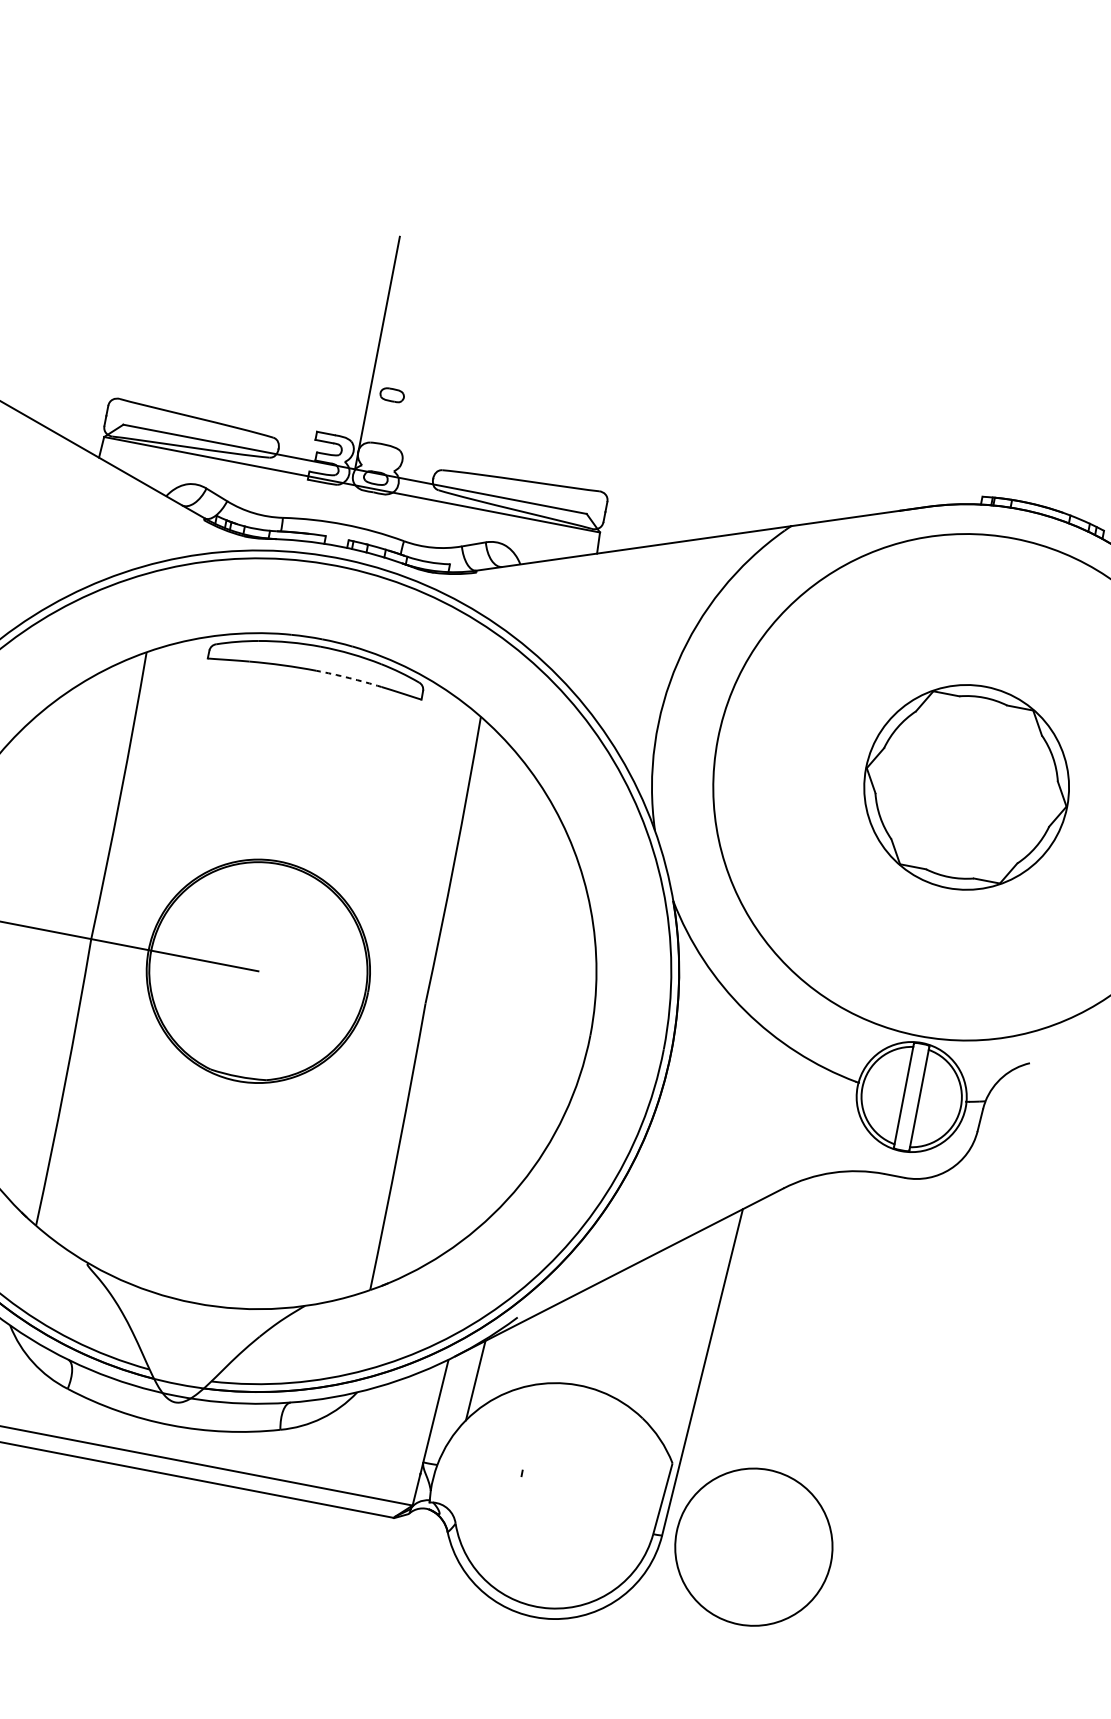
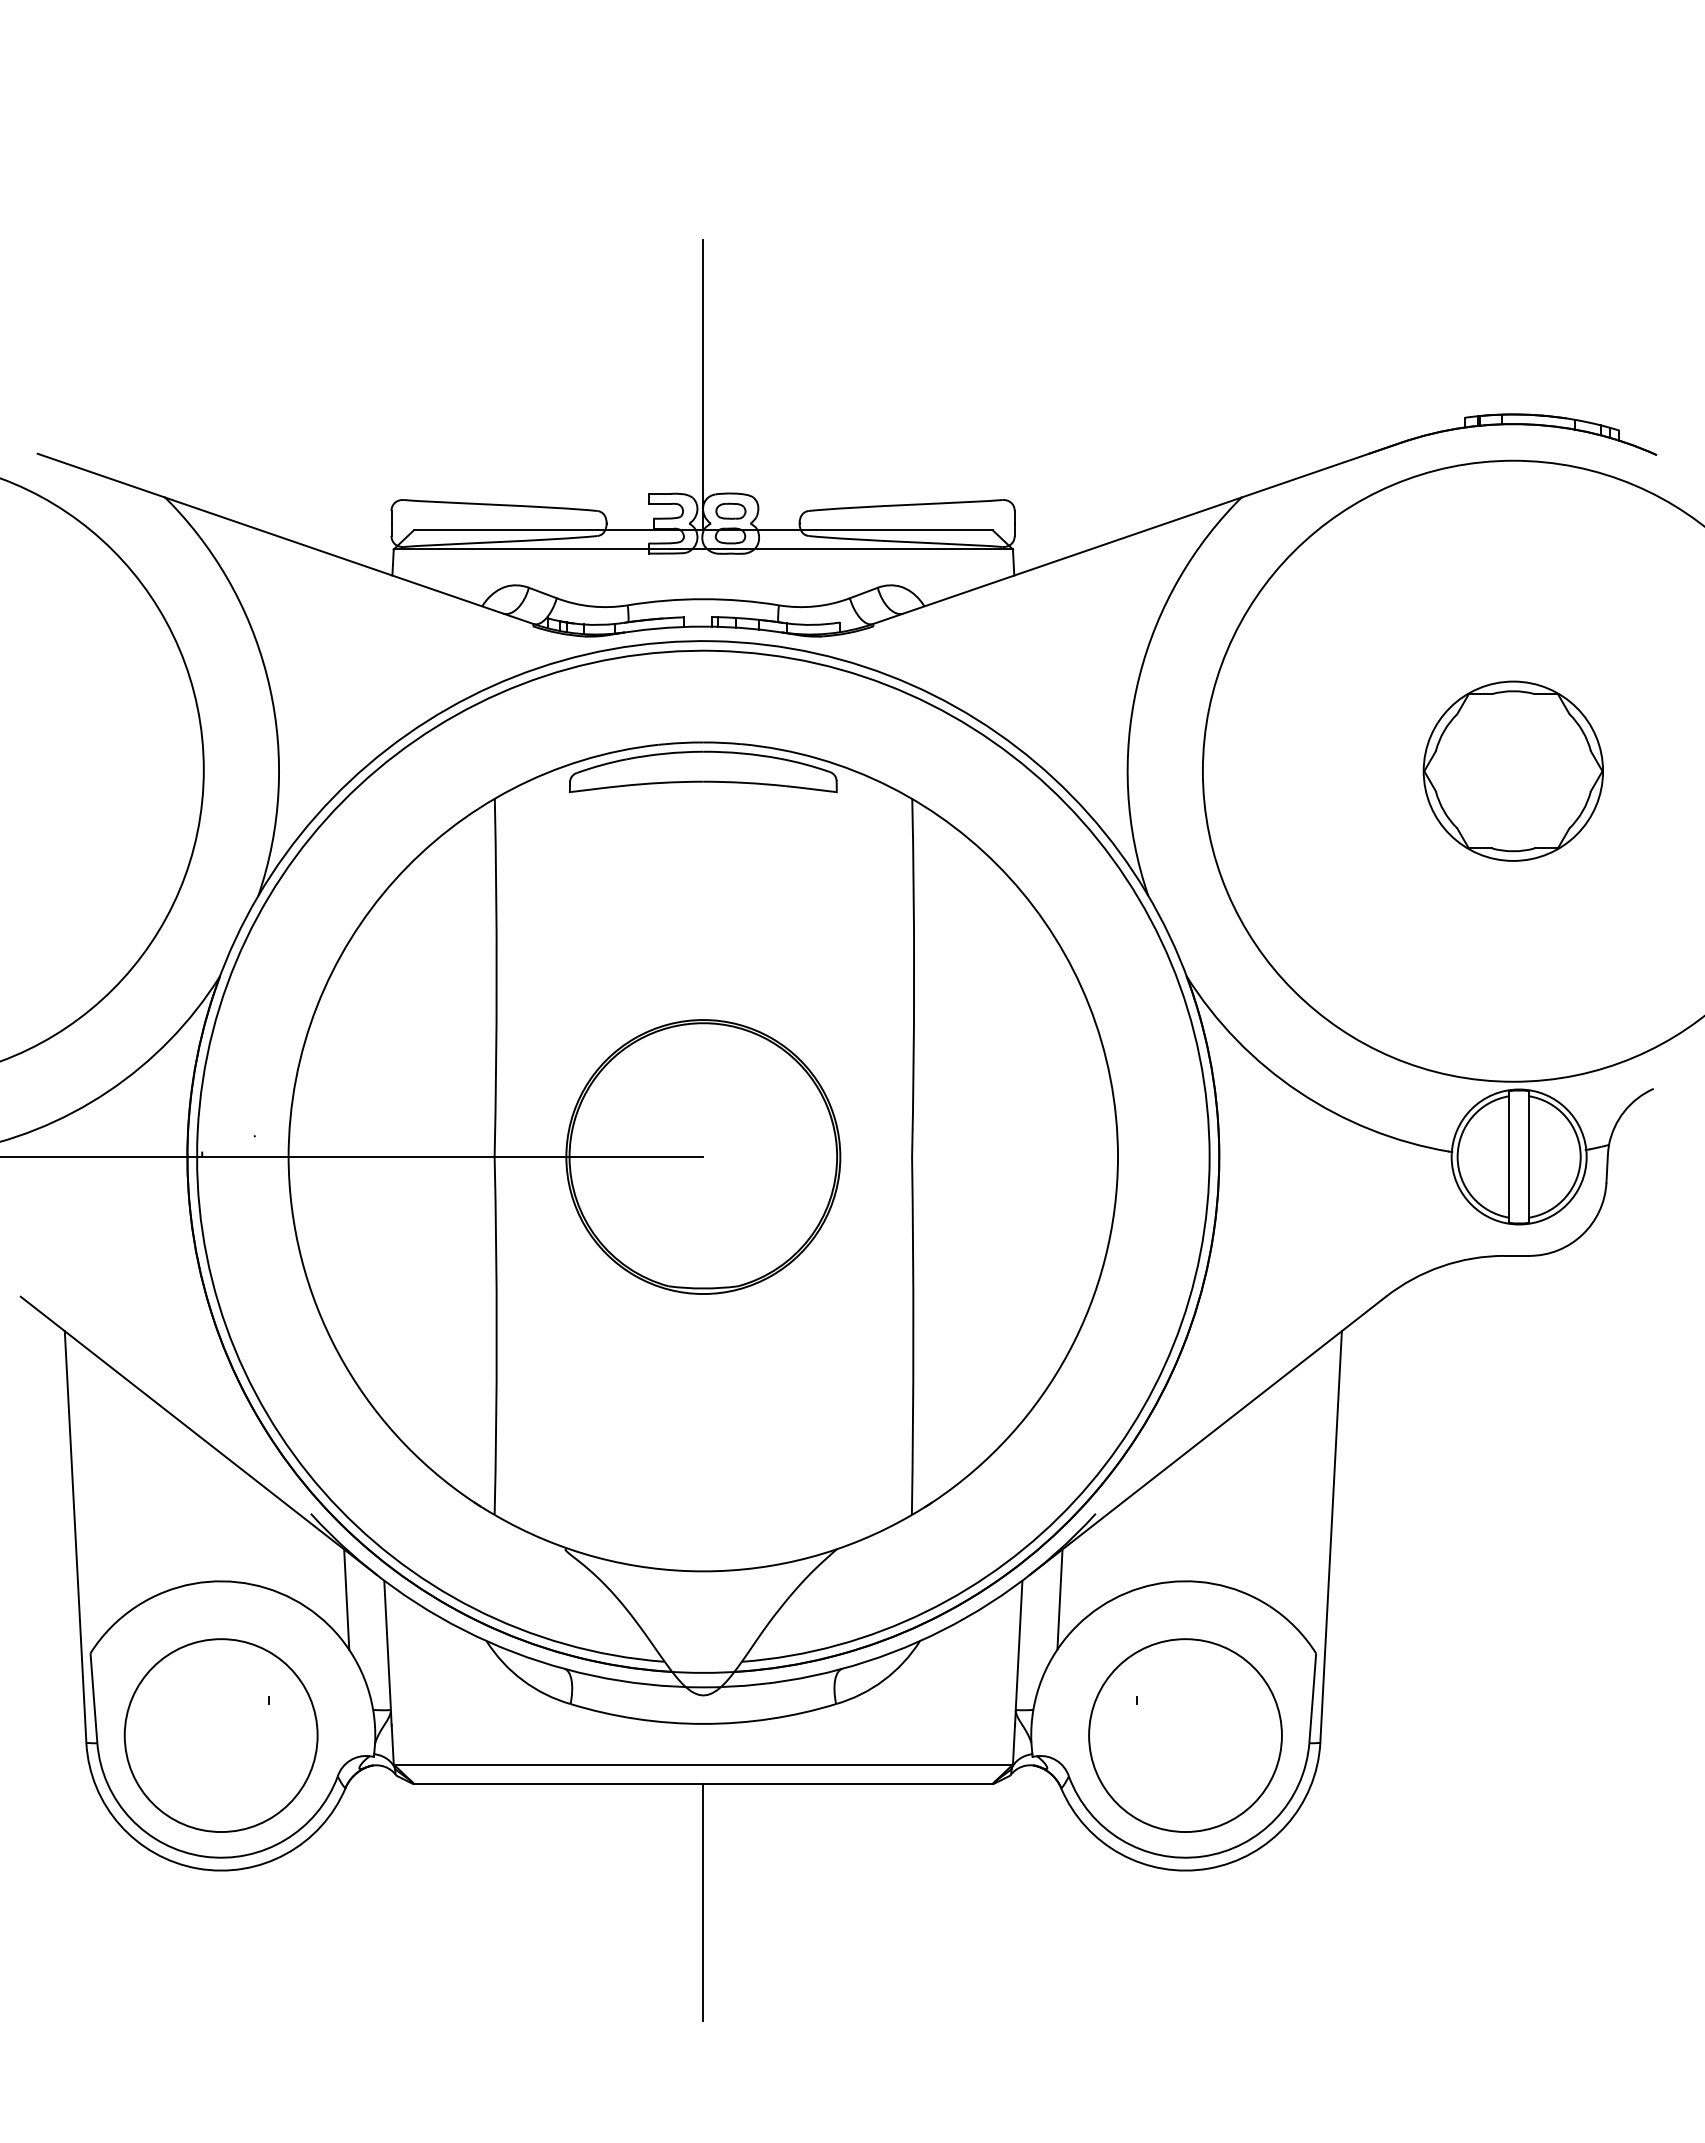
part: (392, 394) -> (730, 510), moved
arc: (349, 677) -> (744, 782), dashed -> solid
part: (965, 786) -> (1512, 770), size x0.71
circle: (753, 1547) -> (1185, 1735), moved
line: (143, 1568) -> (703, 1902), added

